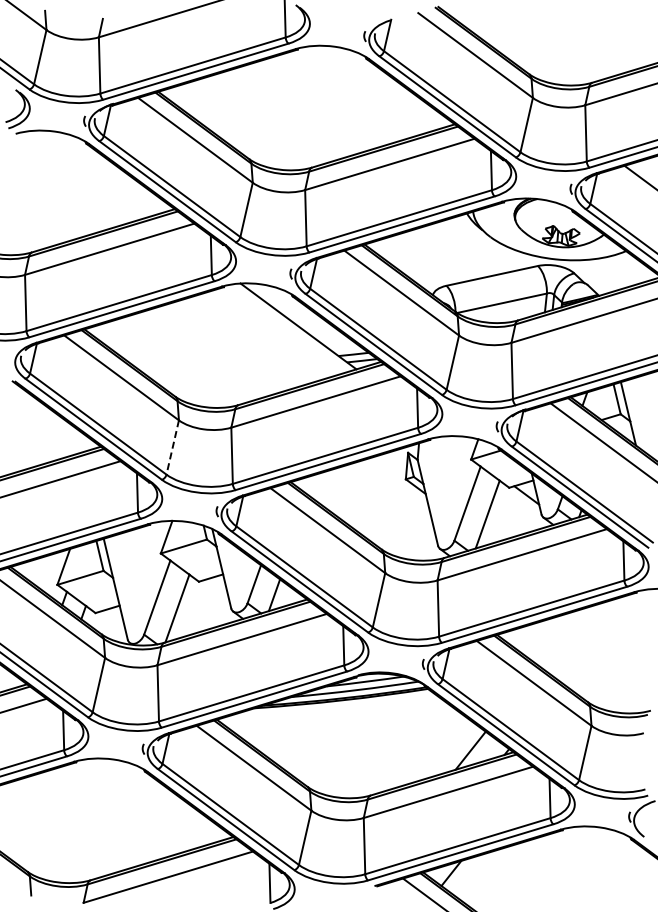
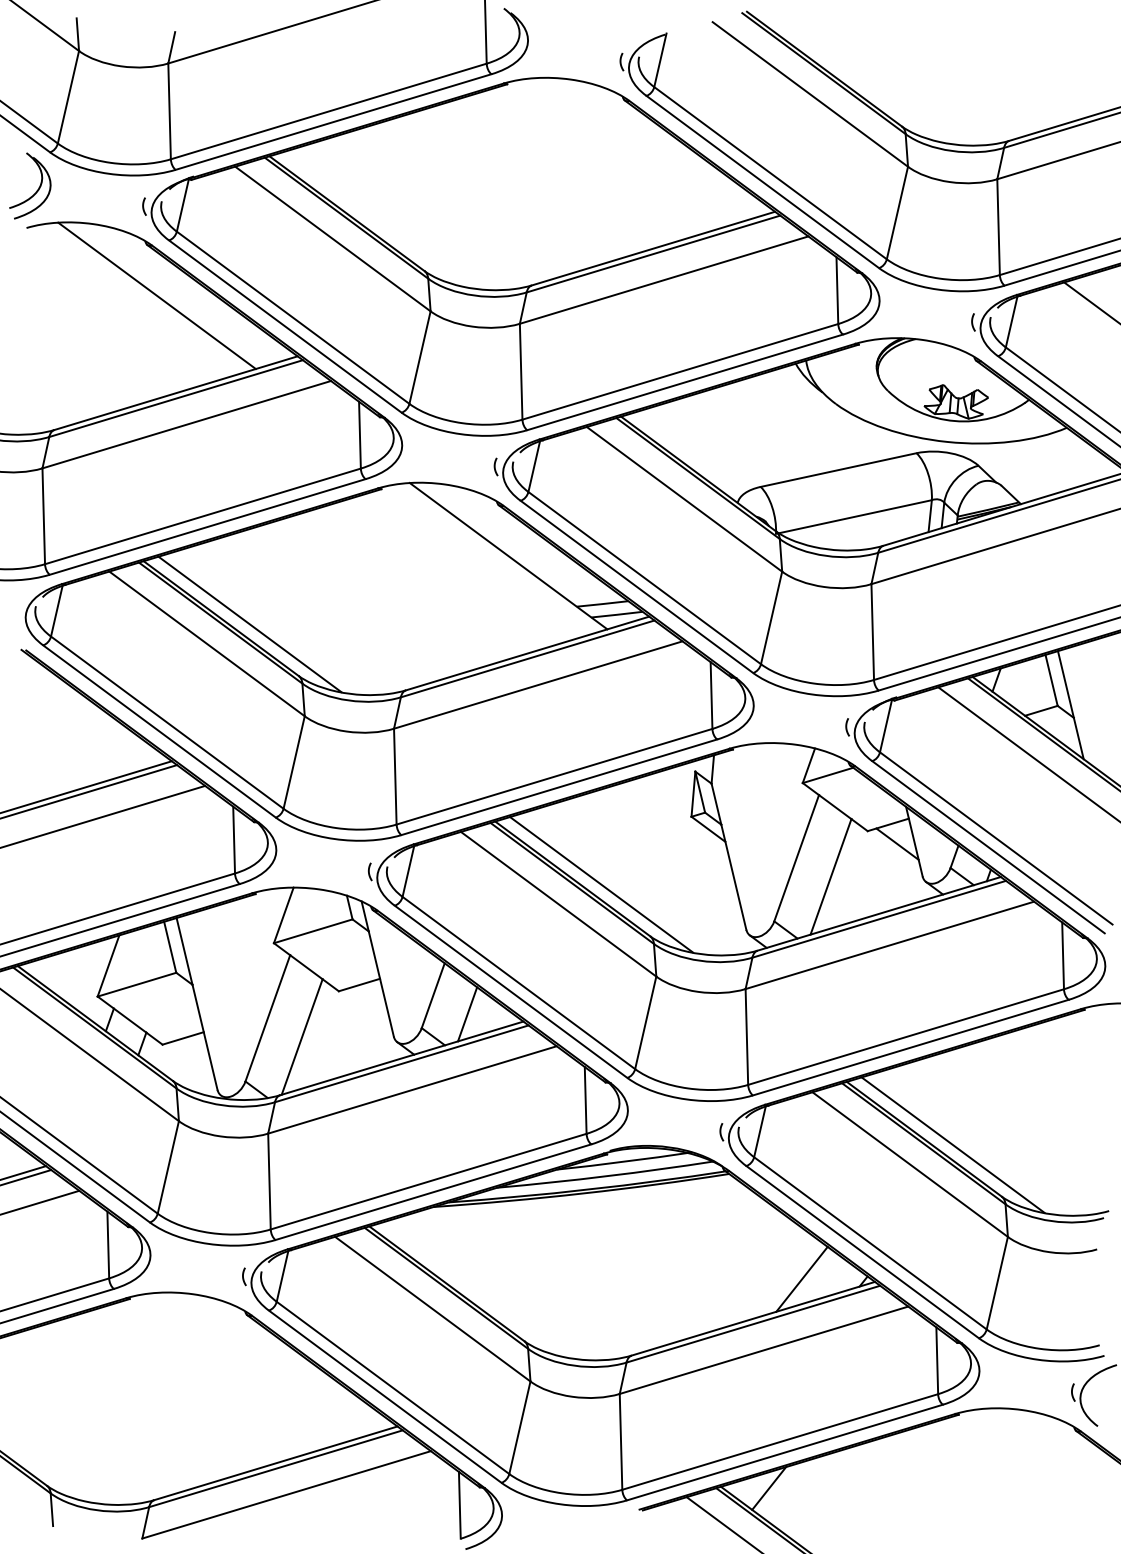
line: (92, 173) -> (157, 295), added
line: (146, 366) -> (249, 624), added
line: (172, 447) -> (293, 762), dashed -> solid
line: (352, 518) -> (600, 883), added
line: (558, 671) -> (951, 1144), added

